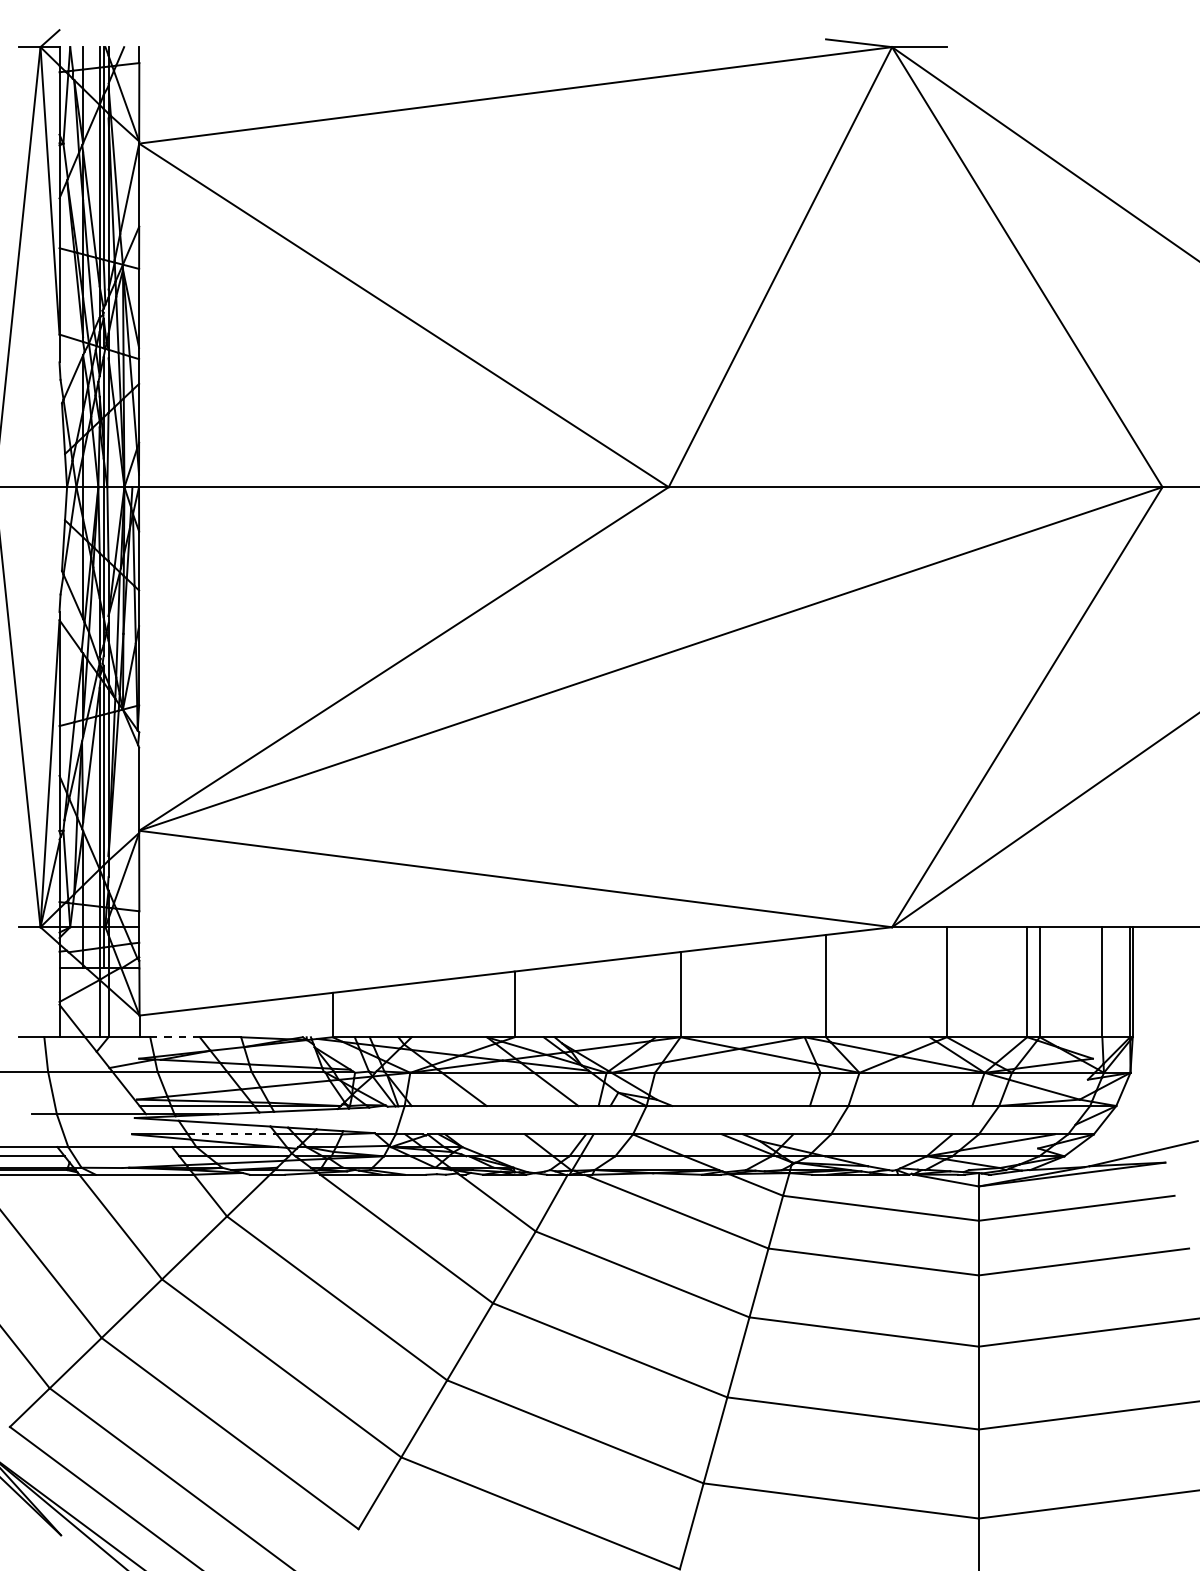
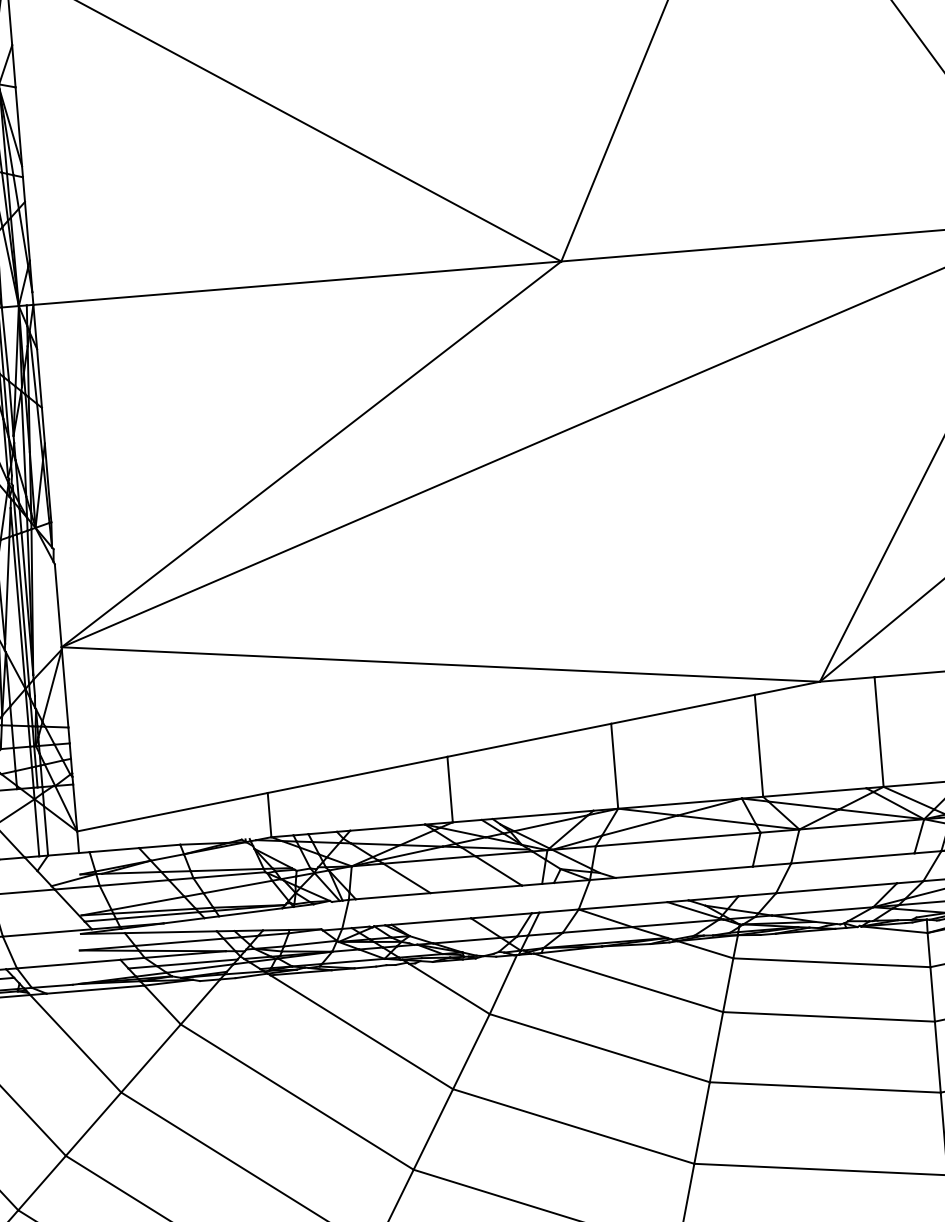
line: (175, 1037) -> (114, 850), dashed -> solid
line: (232, 1134) -> (179, 942), dashed -> solid

